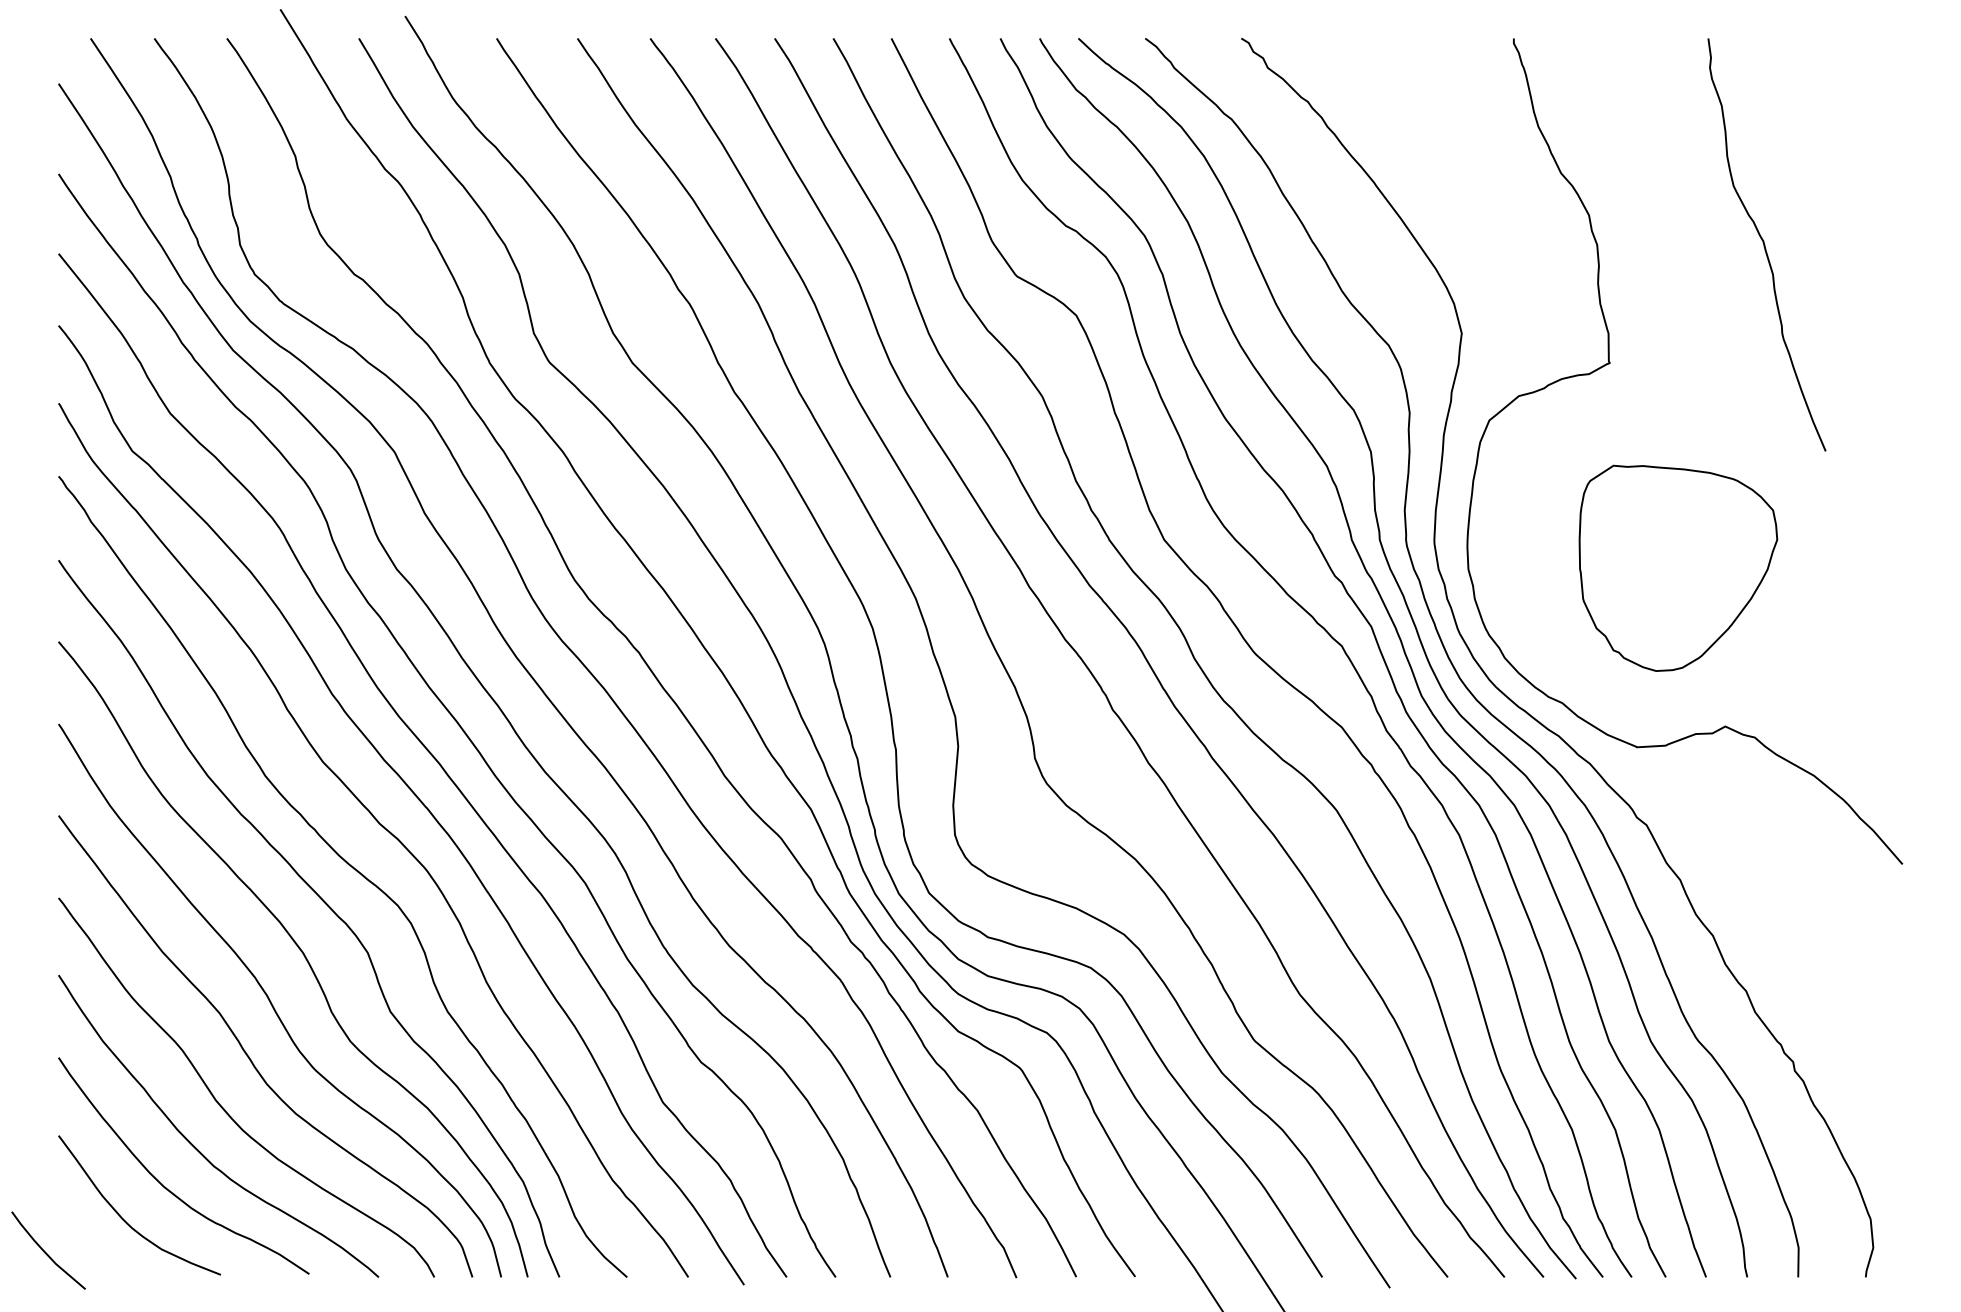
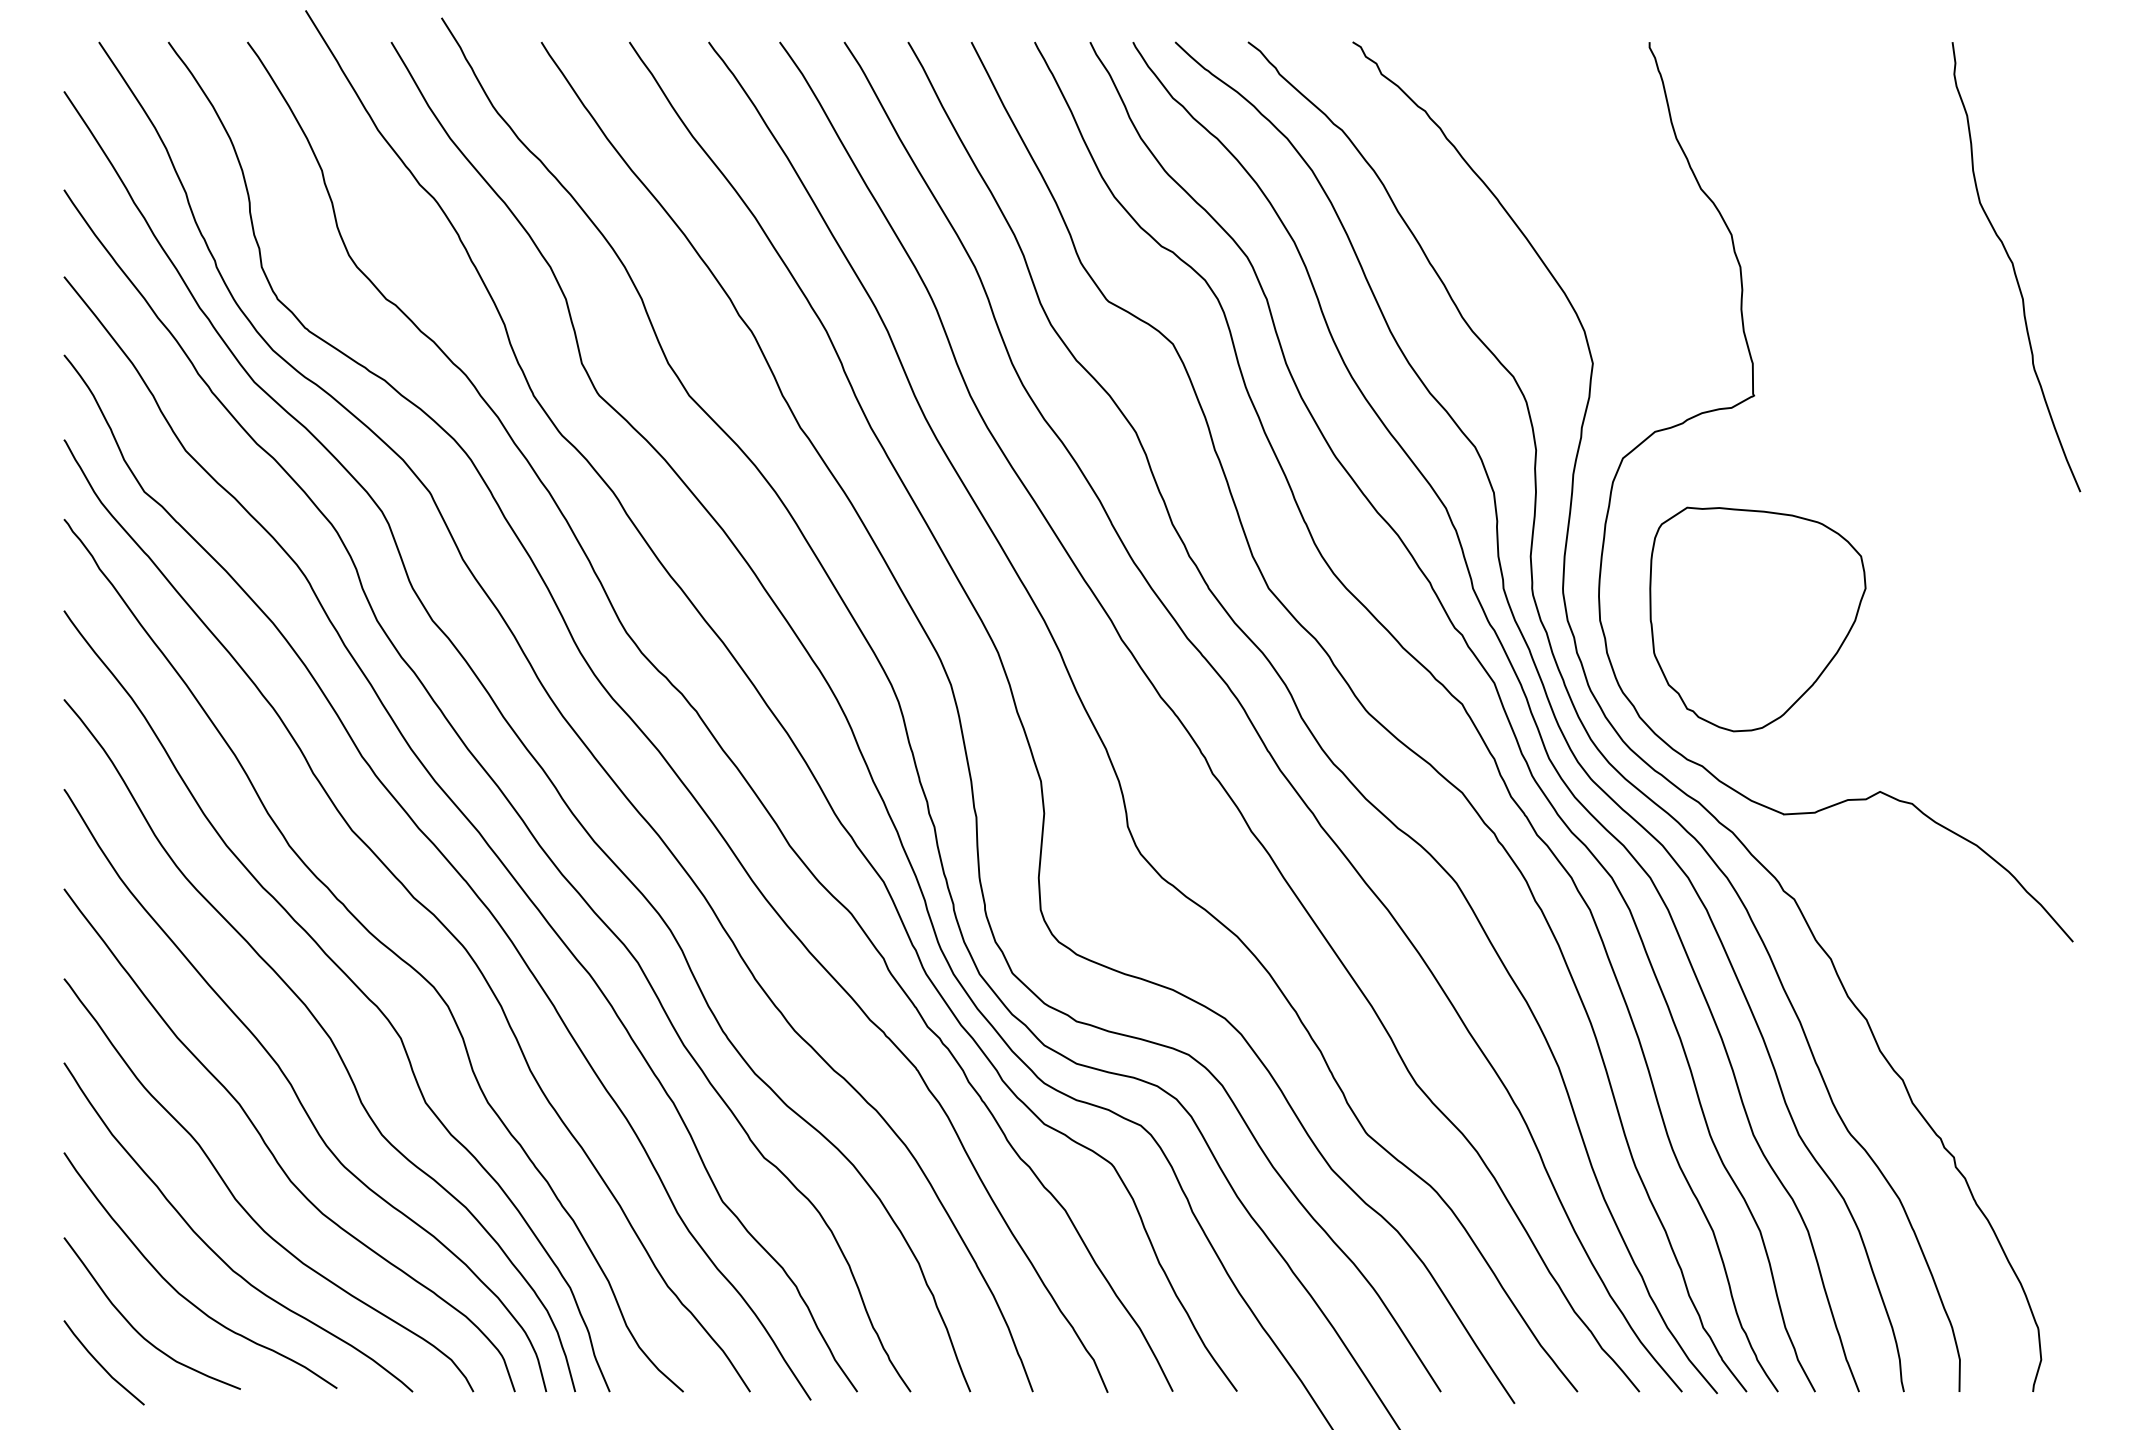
curve: (1765, 245) -> (2014, 267), moved
part: (1678, 568) -> (1757, 619), moved
curve: (46, 1252) -> (101, 1364), moved

